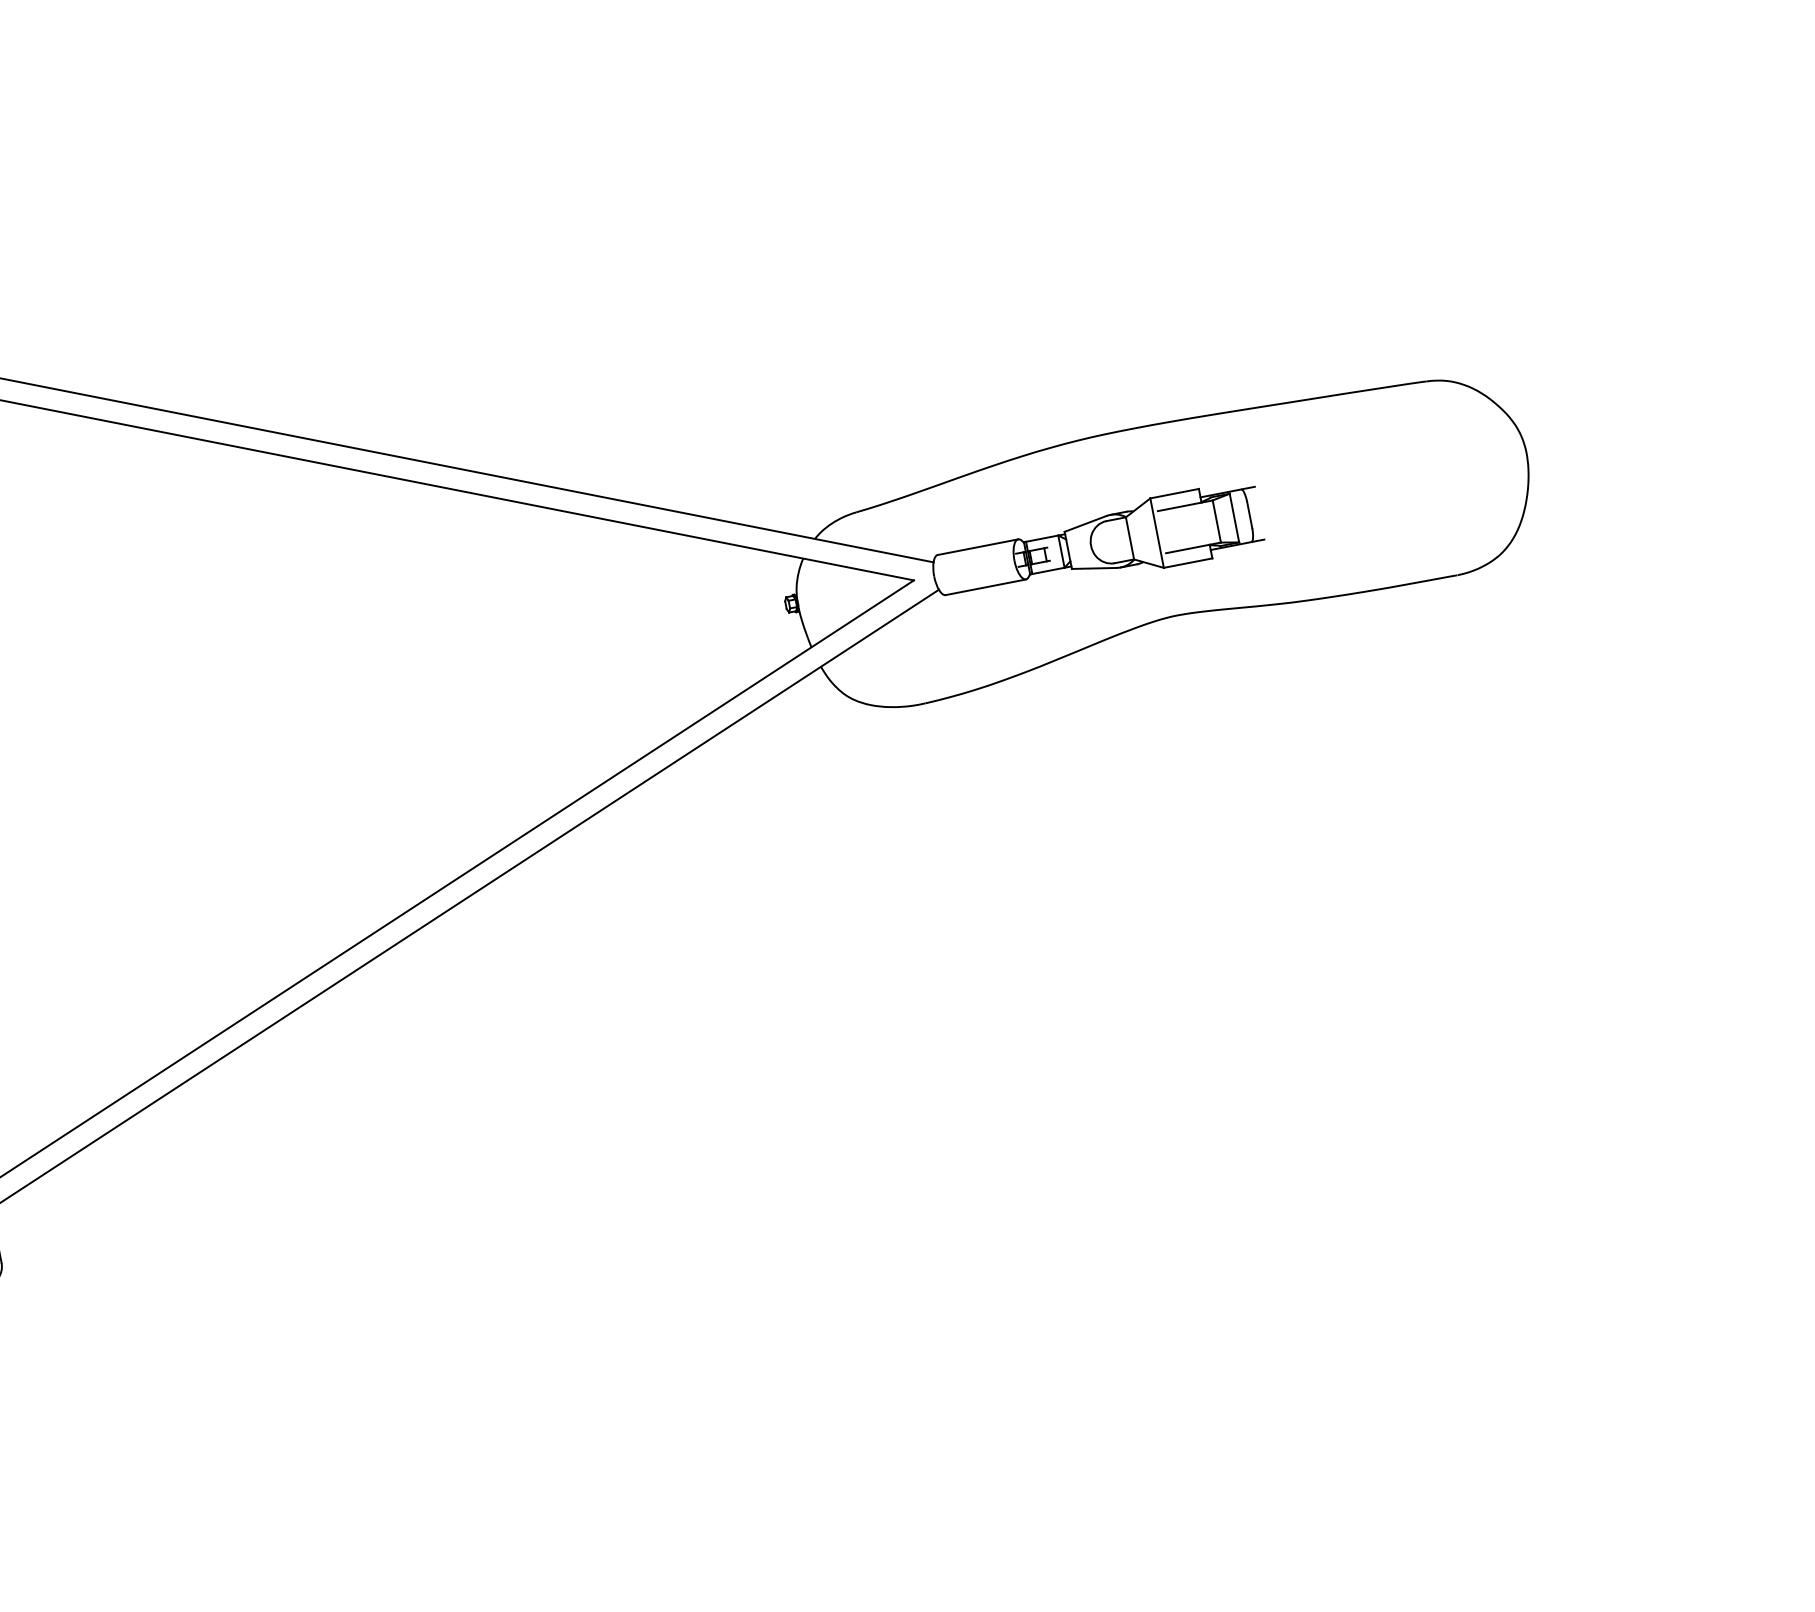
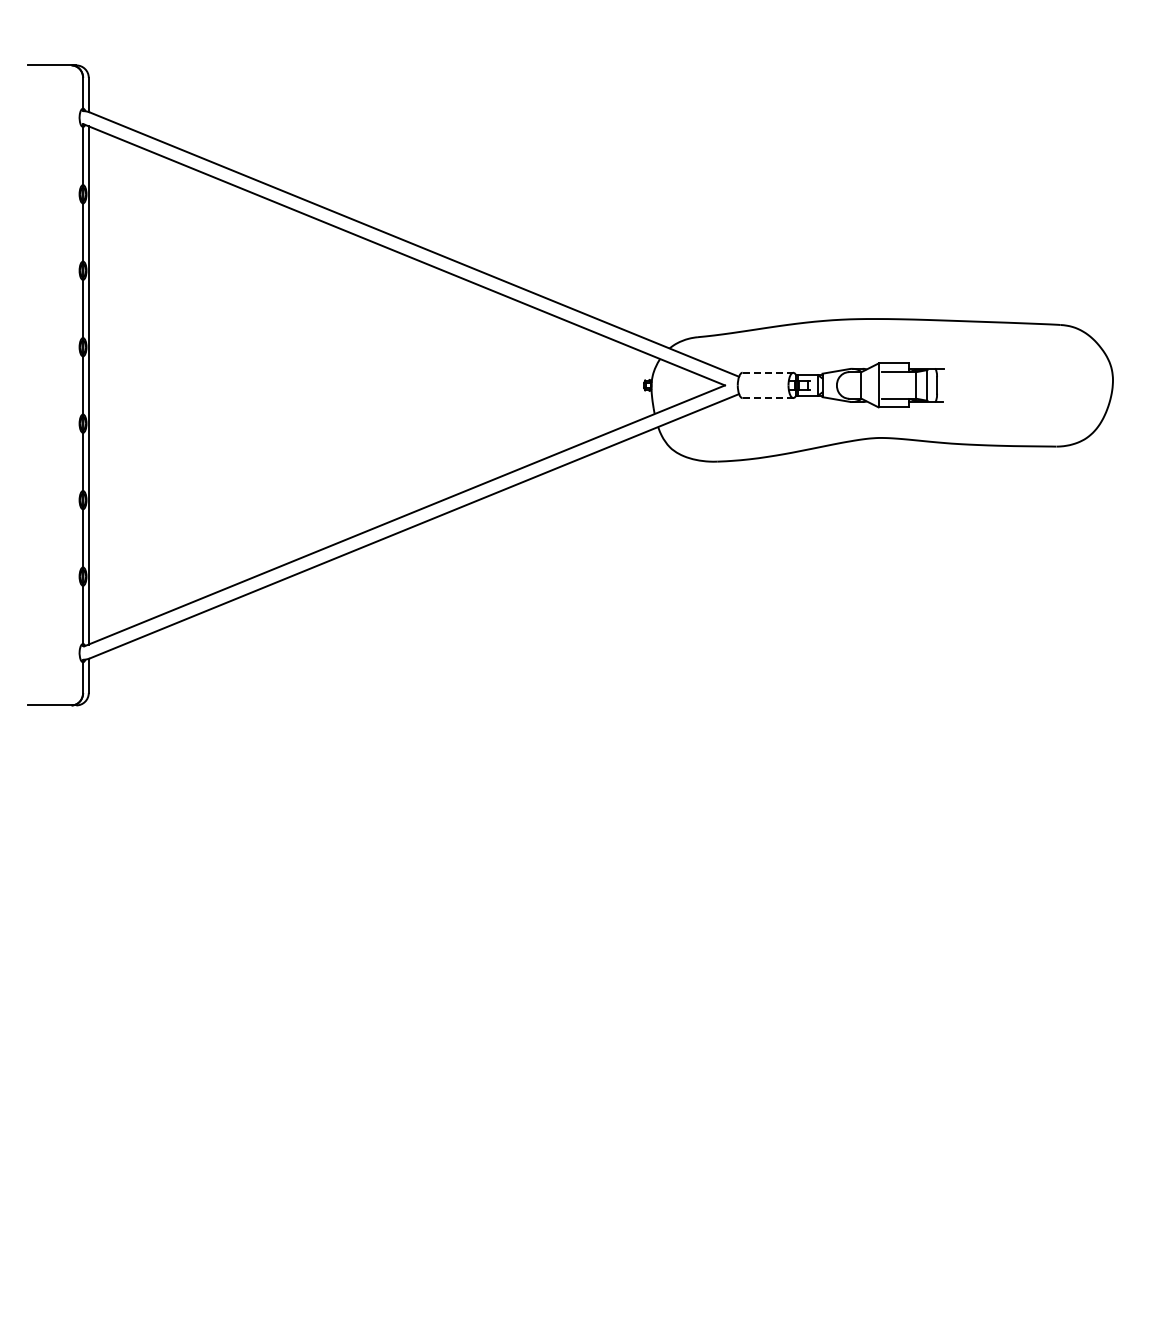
line: (978, 546) -> (768, 372), solid -> dashed
line: (986, 587) -> (768, 398), solid -> dashed

